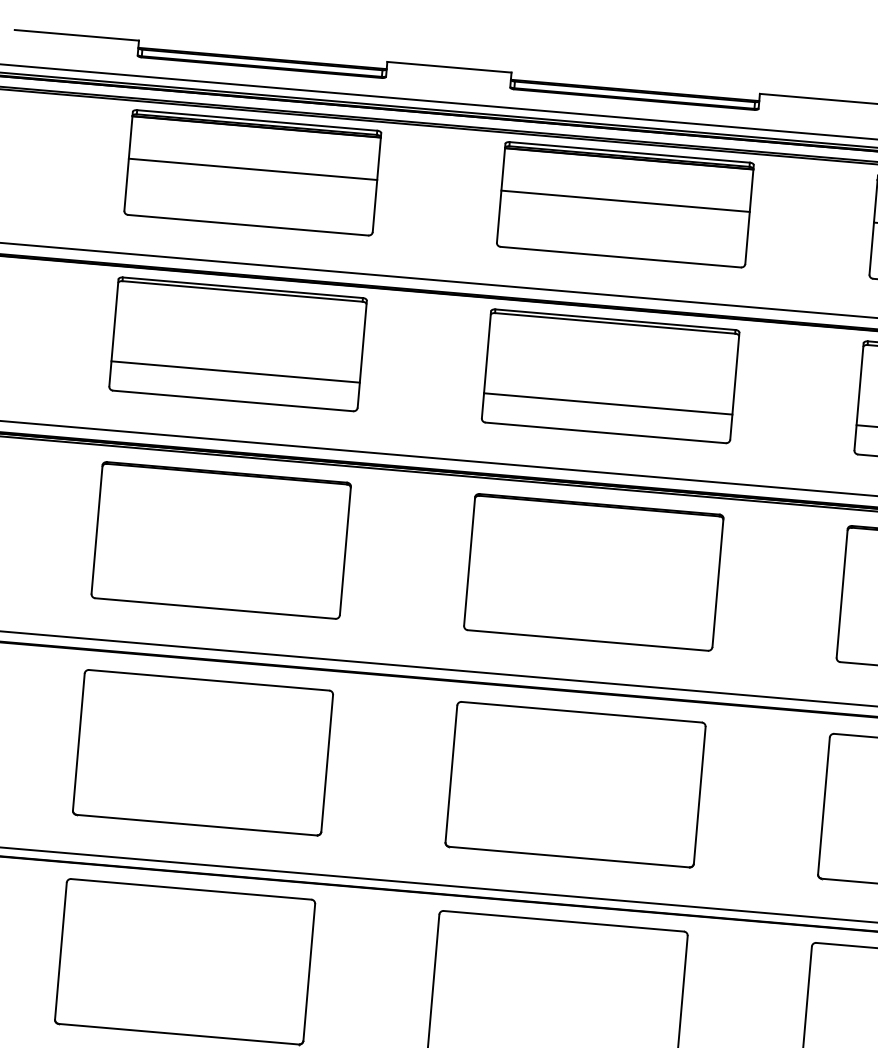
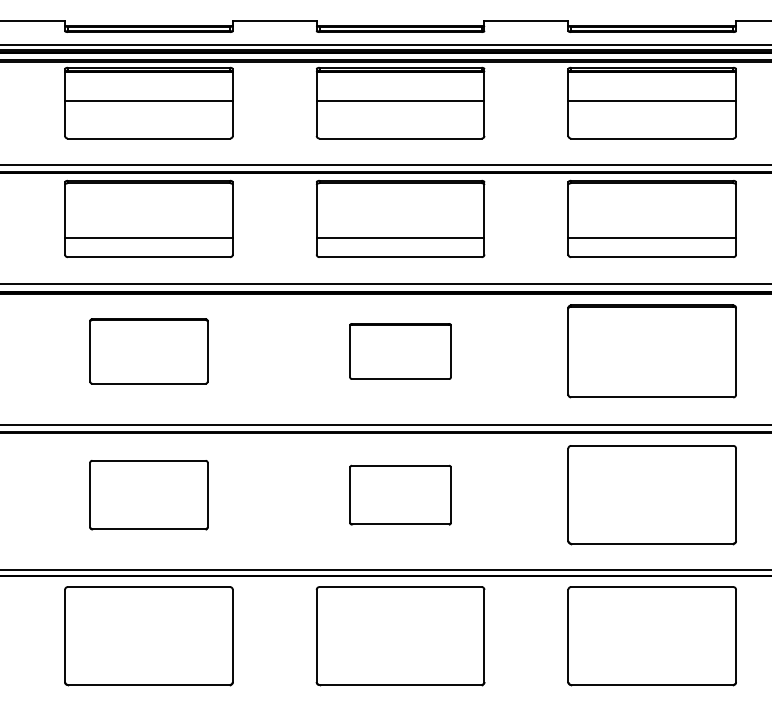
part: (220, 540) -> (148, 351), size x0.7
part: (593, 572) -> (400, 351), size x0.6
part: (202, 753) -> (148, 495), size x0.7
part: (575, 785) -> (400, 495), size x0.6

